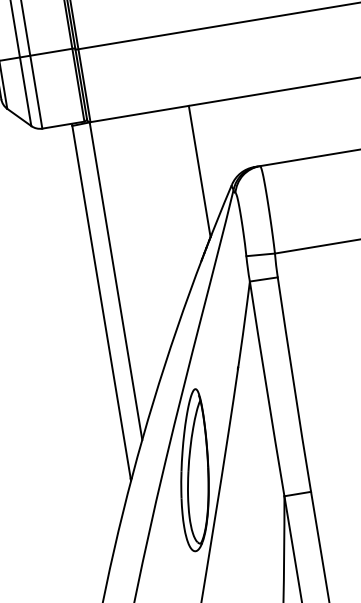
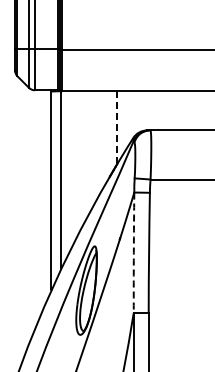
line: (198, 170) -> (116, 127), solid -> dashed
arc: (266, 388) -> (133, 252), solid -> dashed

